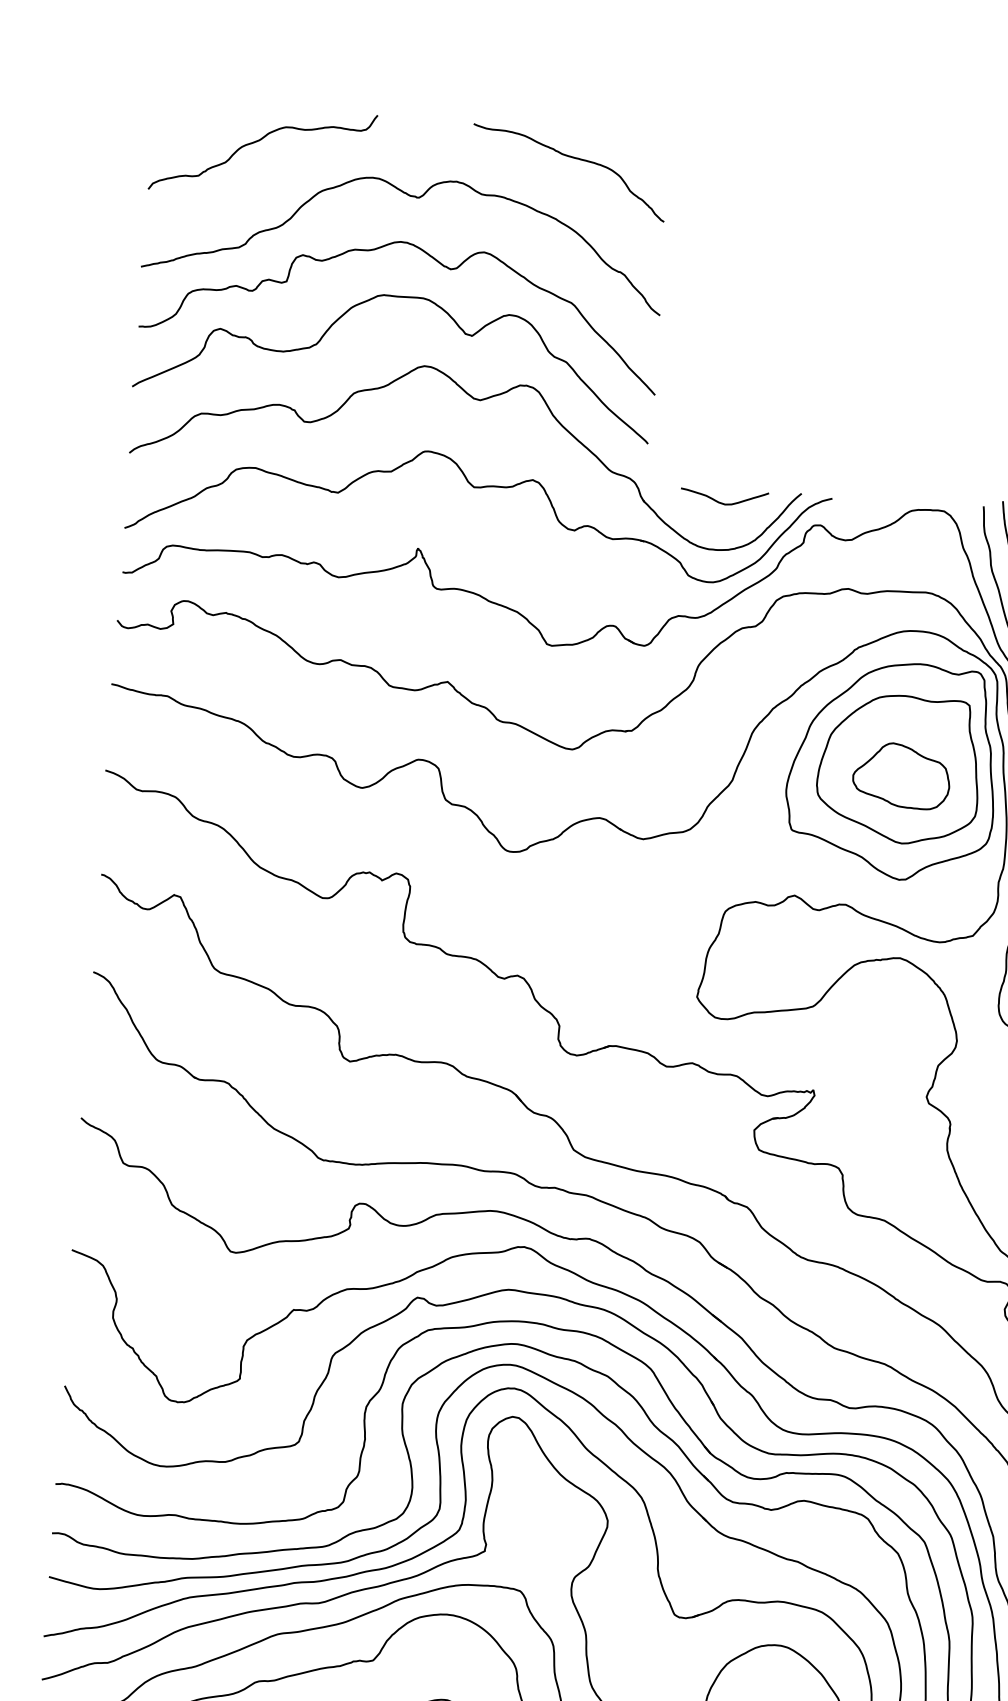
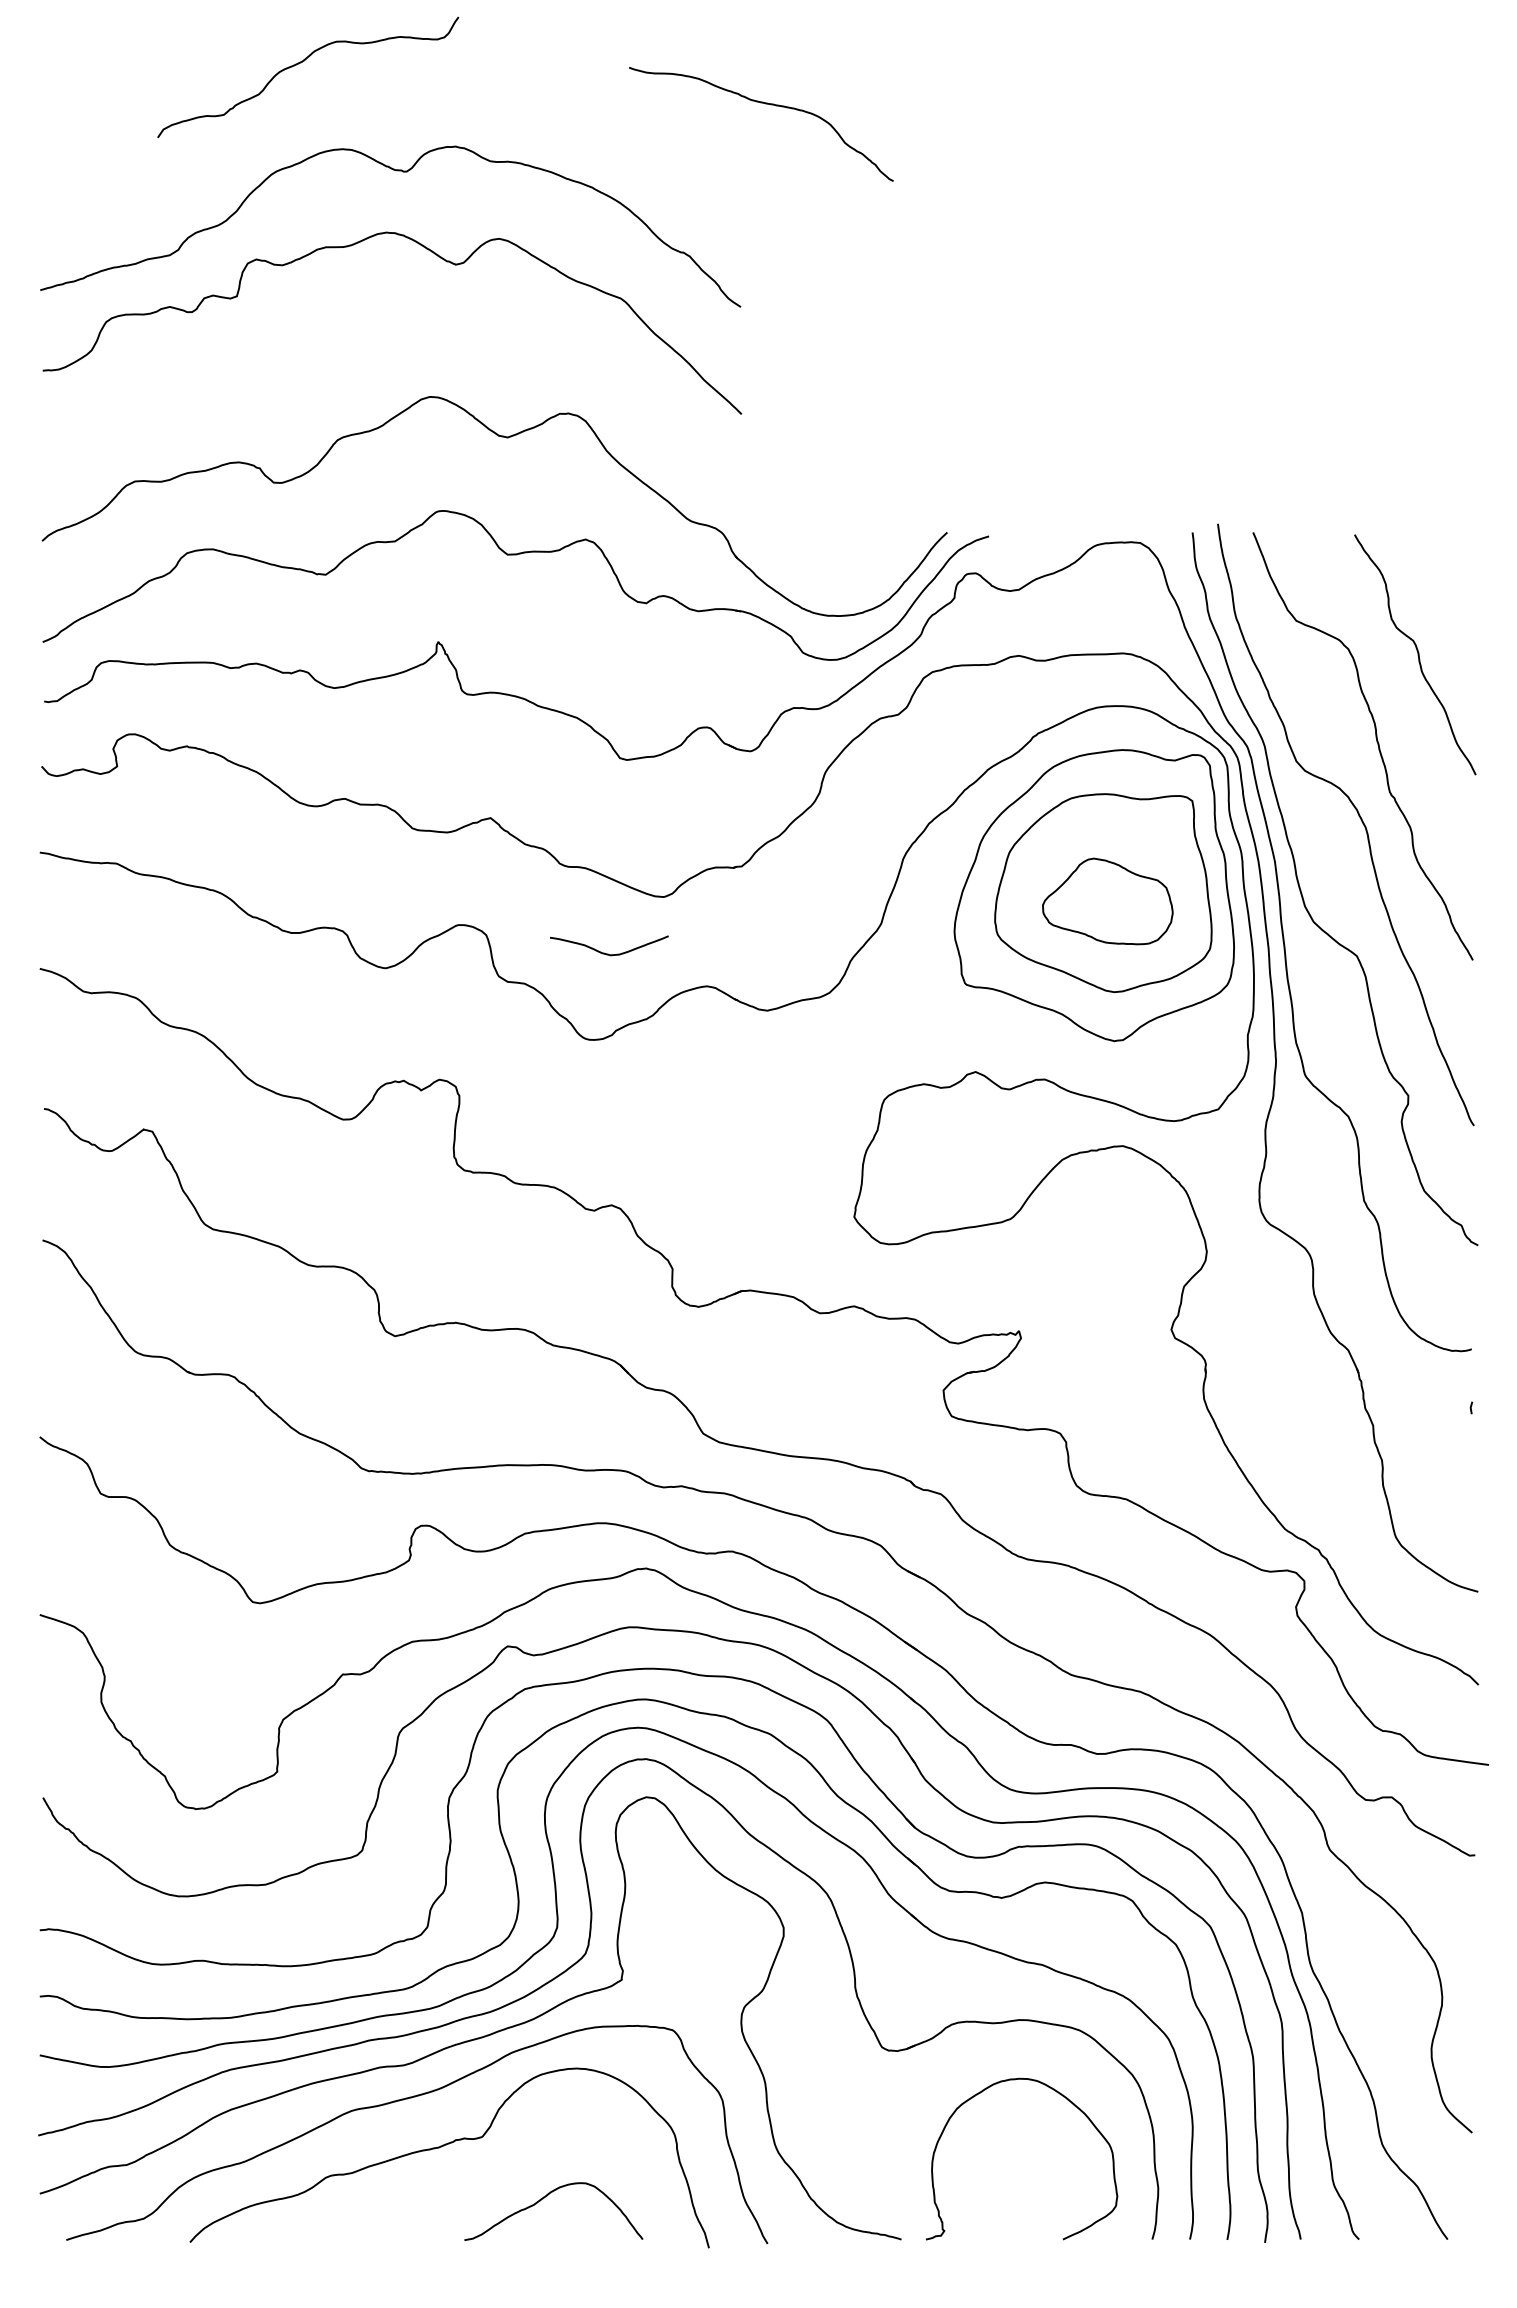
curve: (258, 141) -> (300, 63), moved
curve: (573, 158) -> (765, 104), moved
curve: (398, 297) -> (388, 307), removed
curve: (723, 503) -> (608, 953), moved

